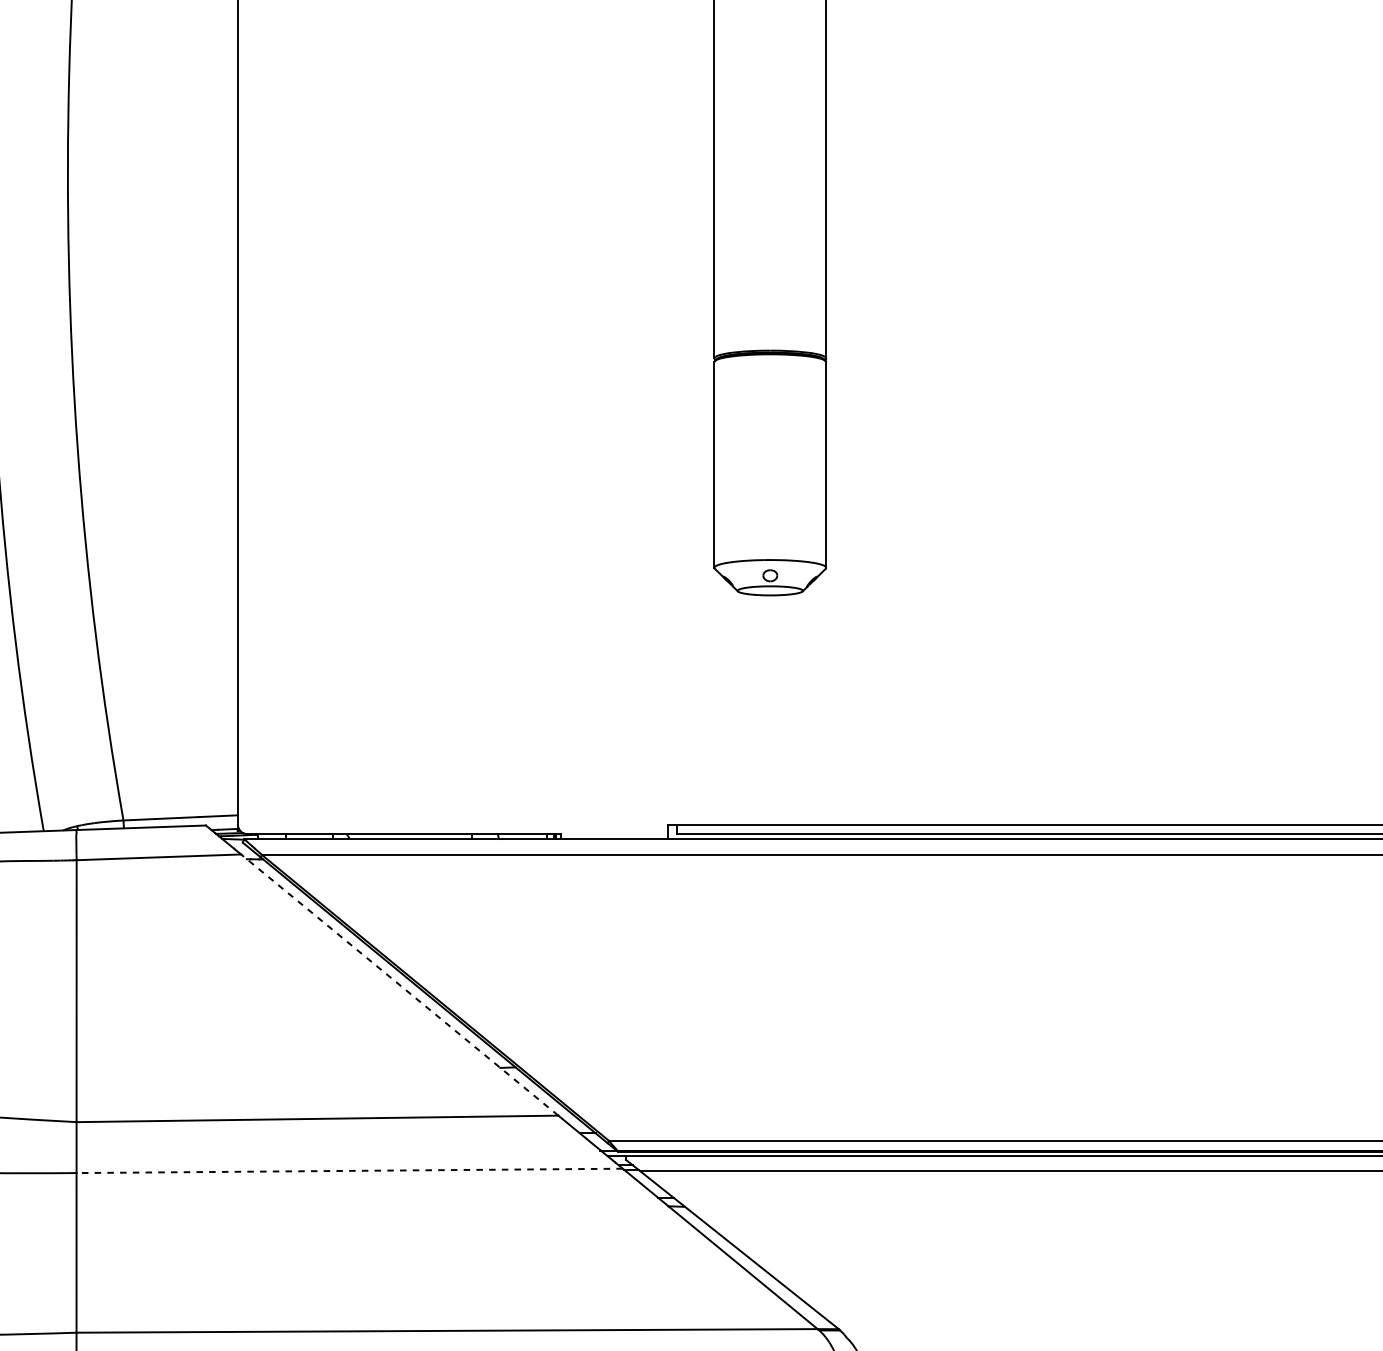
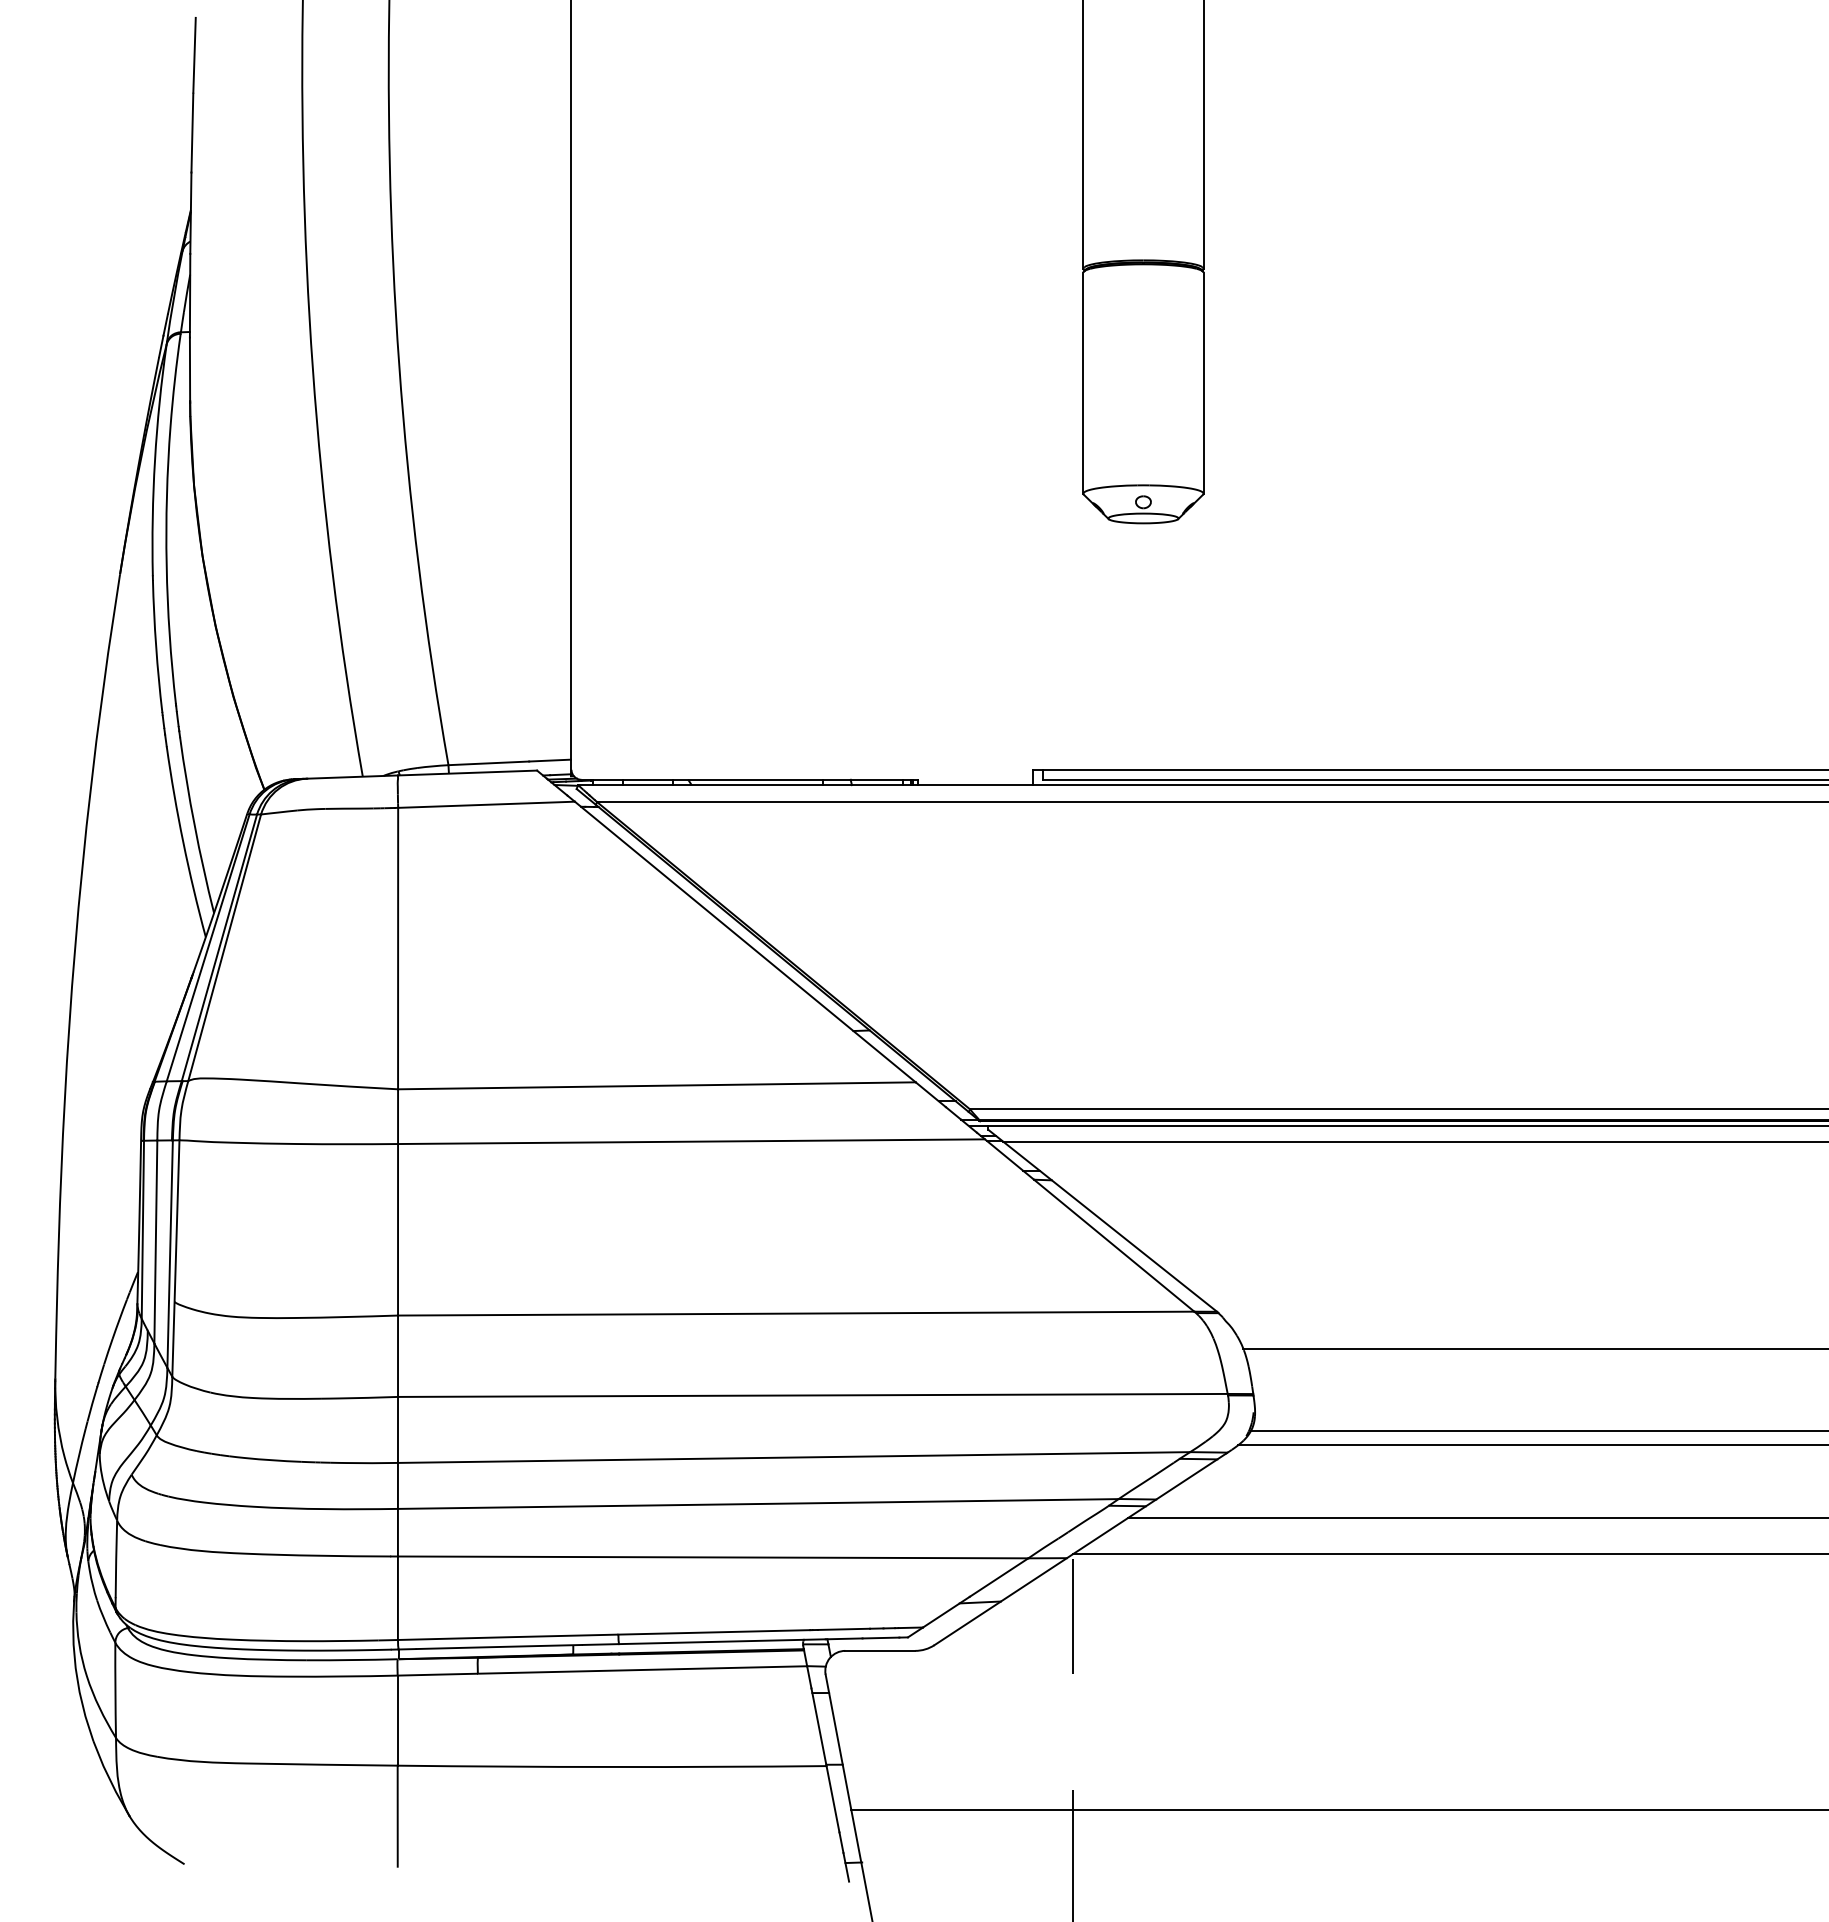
line: (399, 985) -> (745, 942), dashed -> solid
line: (349, 1170) -> (691, 1141), dashed -> solid

